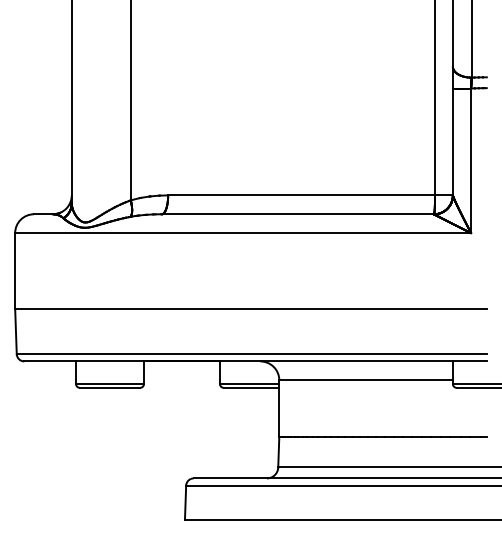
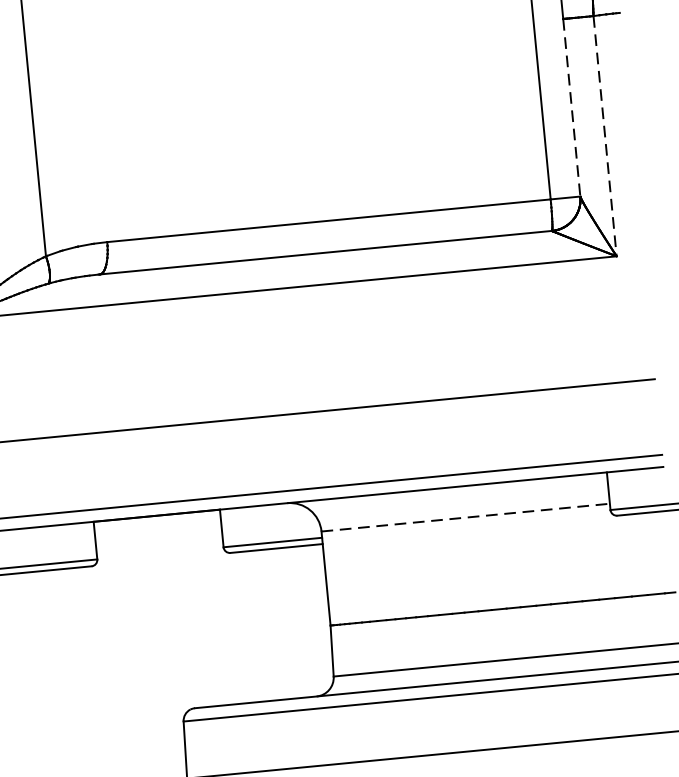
line: (452, 142) -> (571, 108), solid -> dashed
line: (471, 161) -> (605, 137), solid -> dashed
line: (366, 380) -> (466, 517), solid -> dashed

